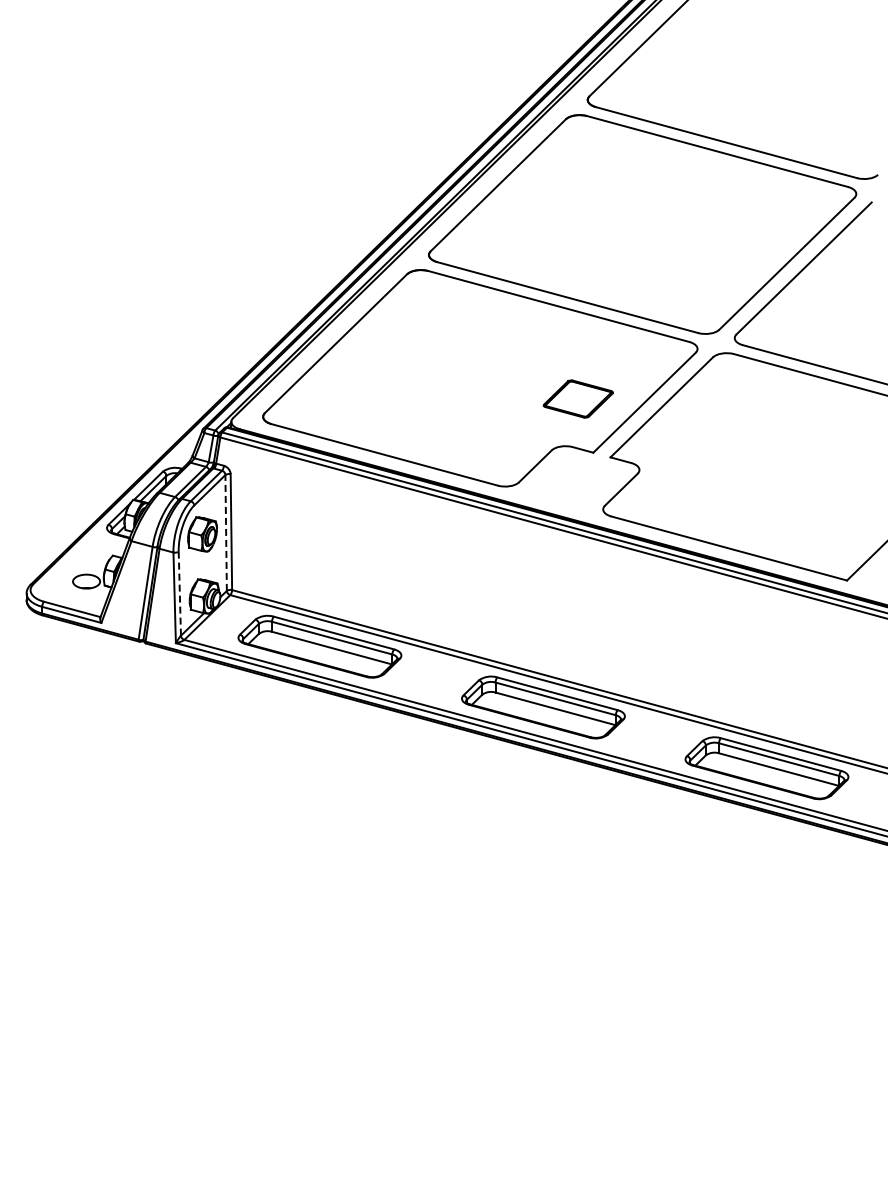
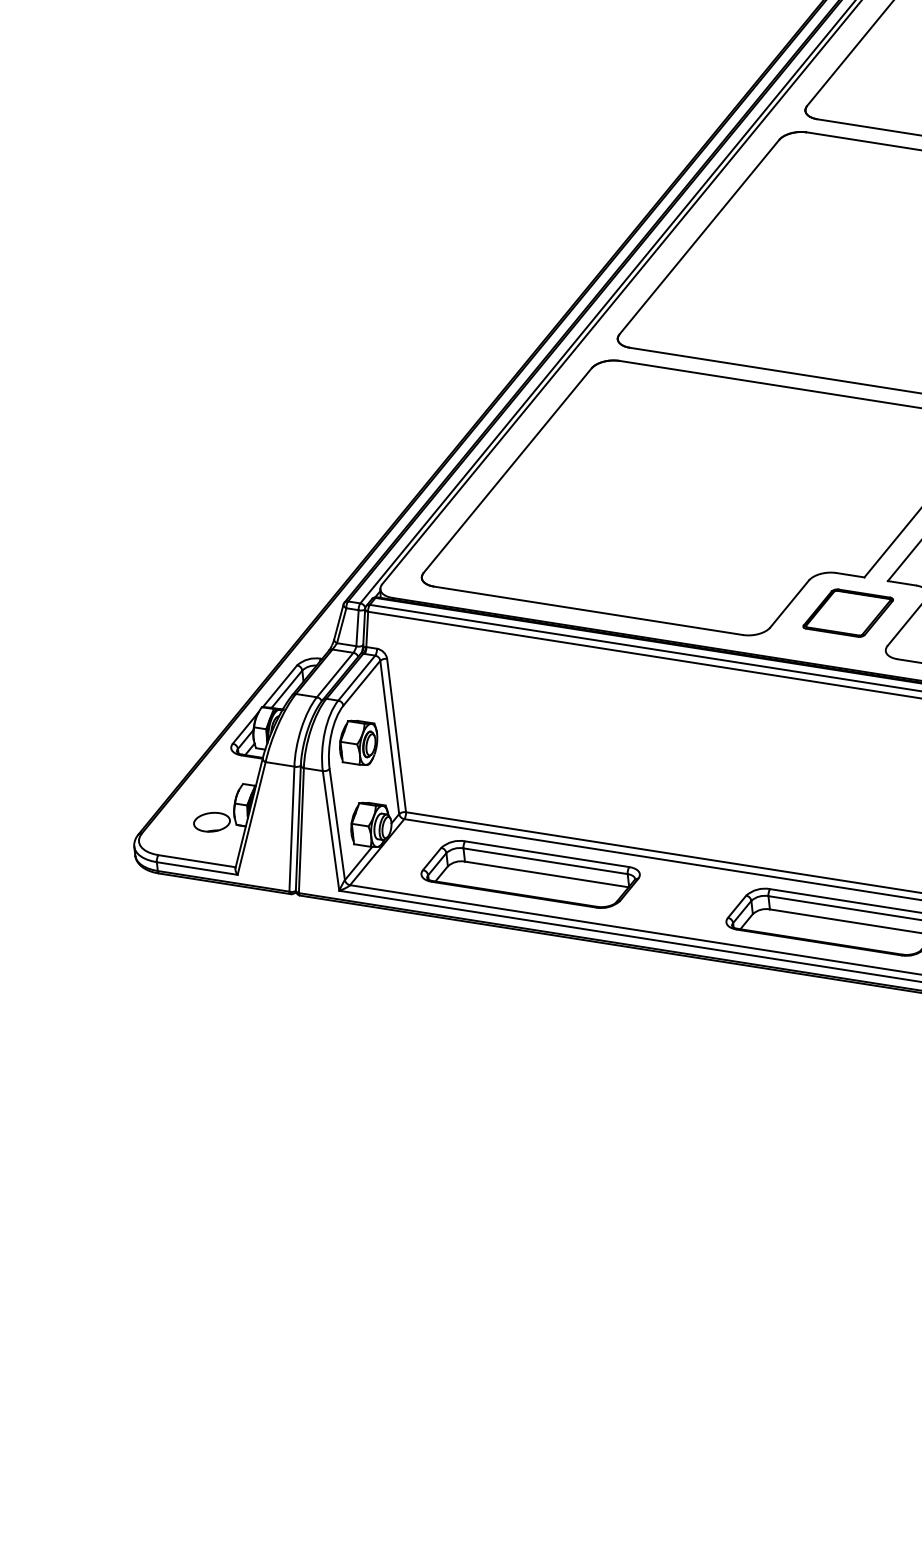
part: (577, 398) -> (847, 612), moved
line: (226, 532) -> (390, 736), dashed -> solid
line: (179, 594) -> (336, 825), dashed -> solid

